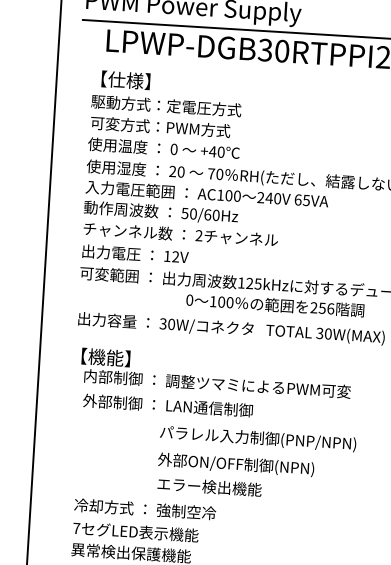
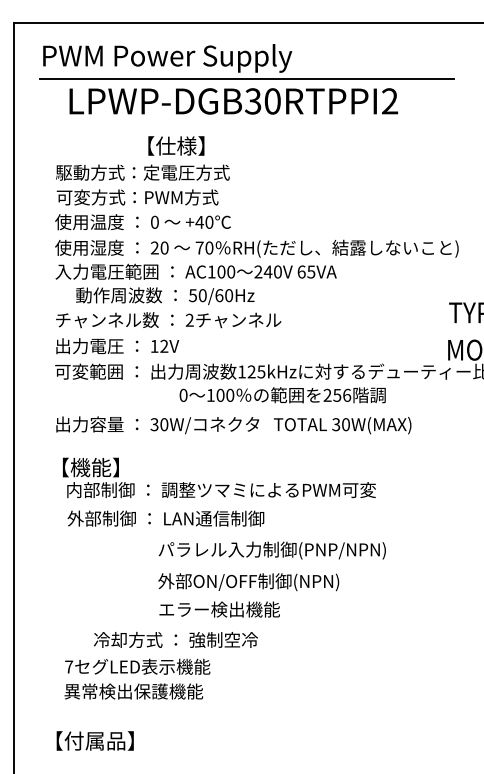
text: (126, 79) -> (176, 145), moved
text: (161, 212) -> (165, 296), moved
text: (144, 508) -> (175, 639), moved

